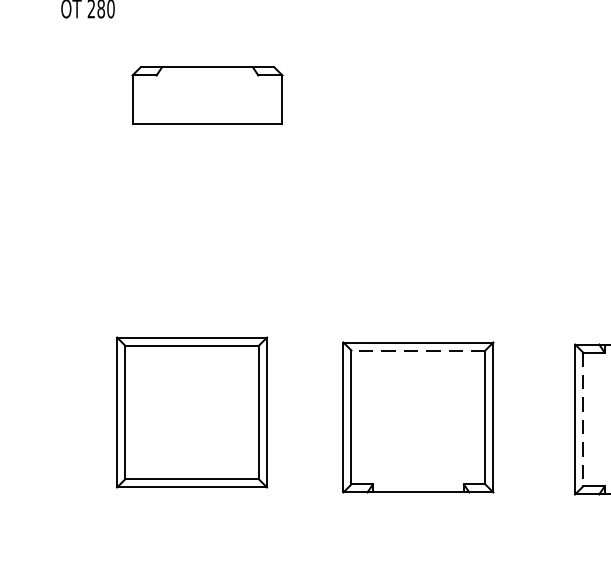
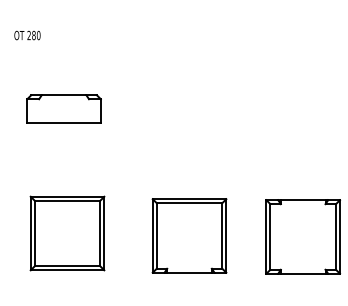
part: (206, 94) -> (63, 108), moved
line: (418, 351) -> (189, 203), dashed -> solid
part: (192, 412) -> (67, 233), moved
line: (583, 418) -> (270, 236), dashed -> solid

